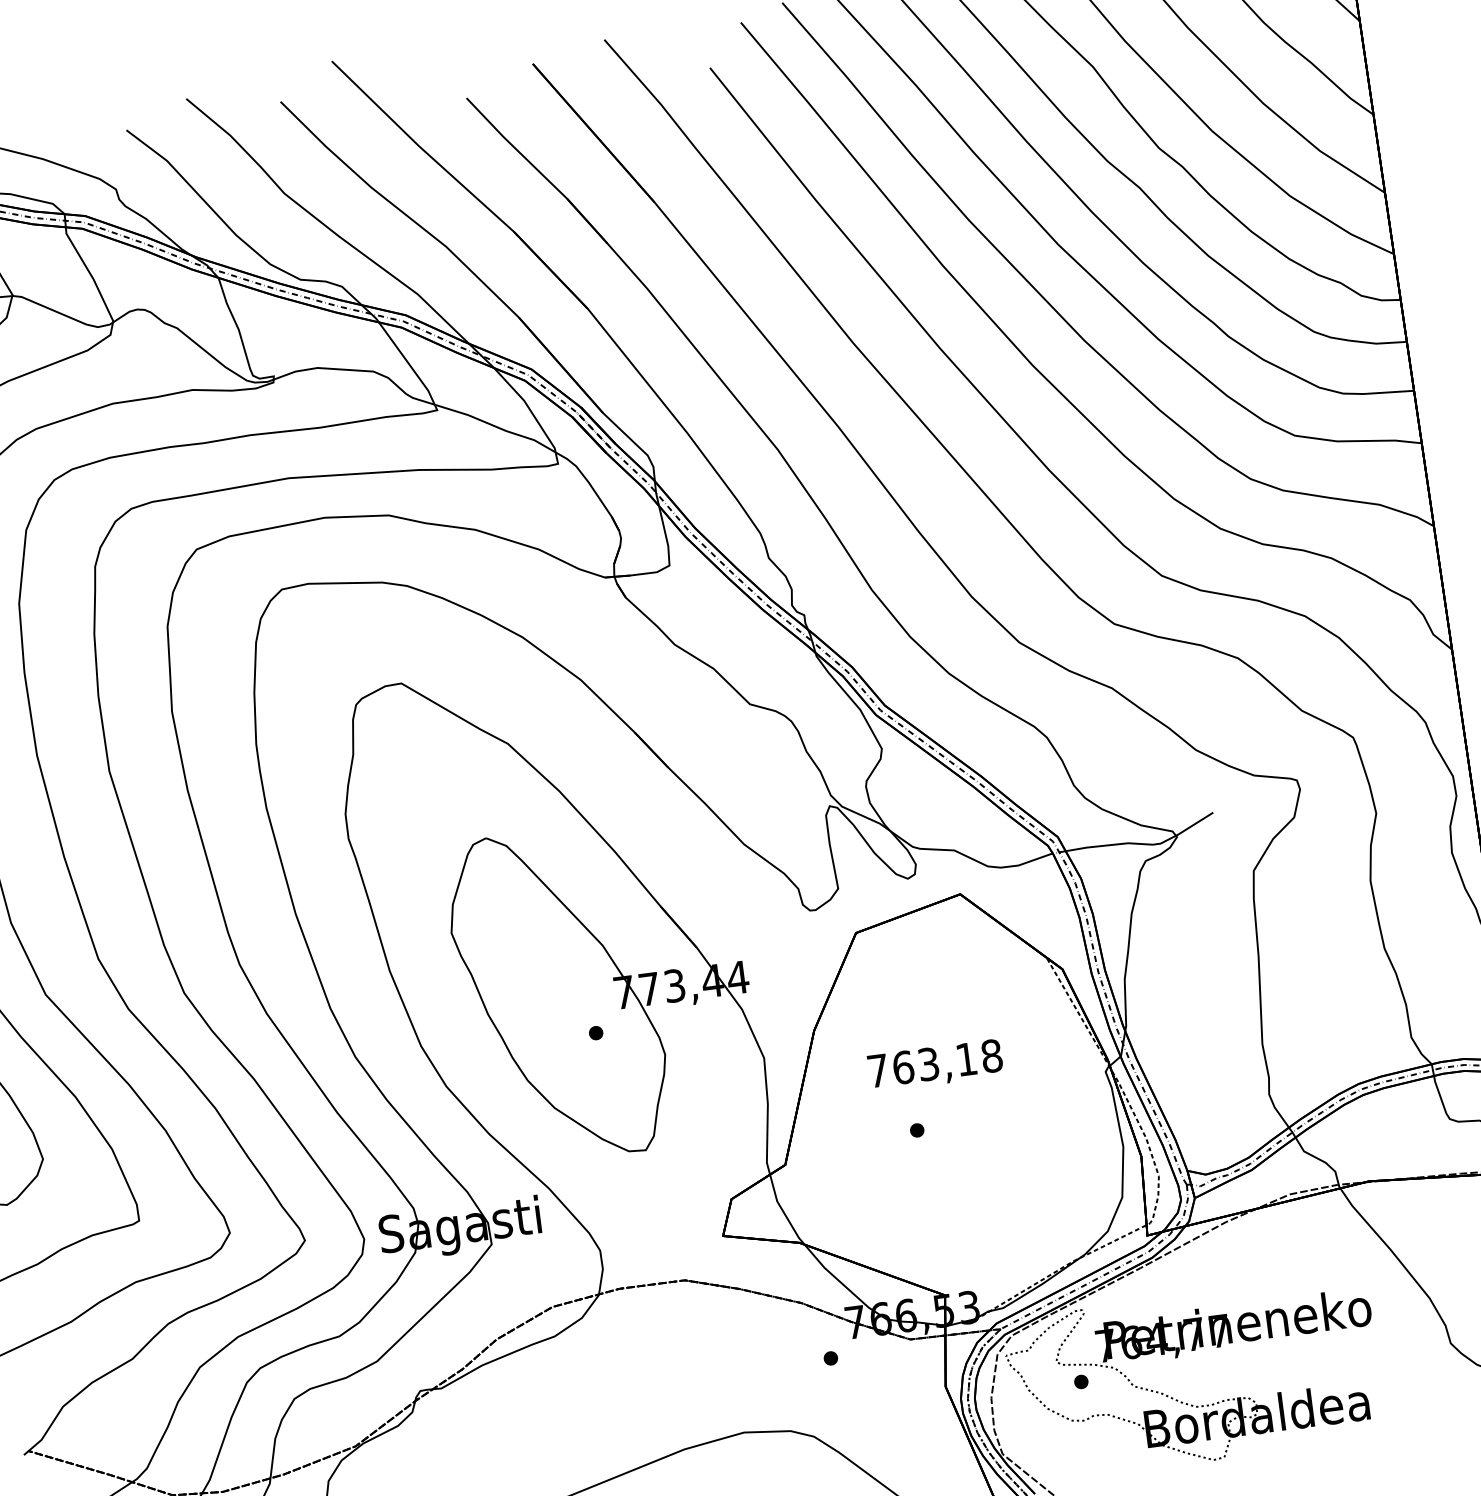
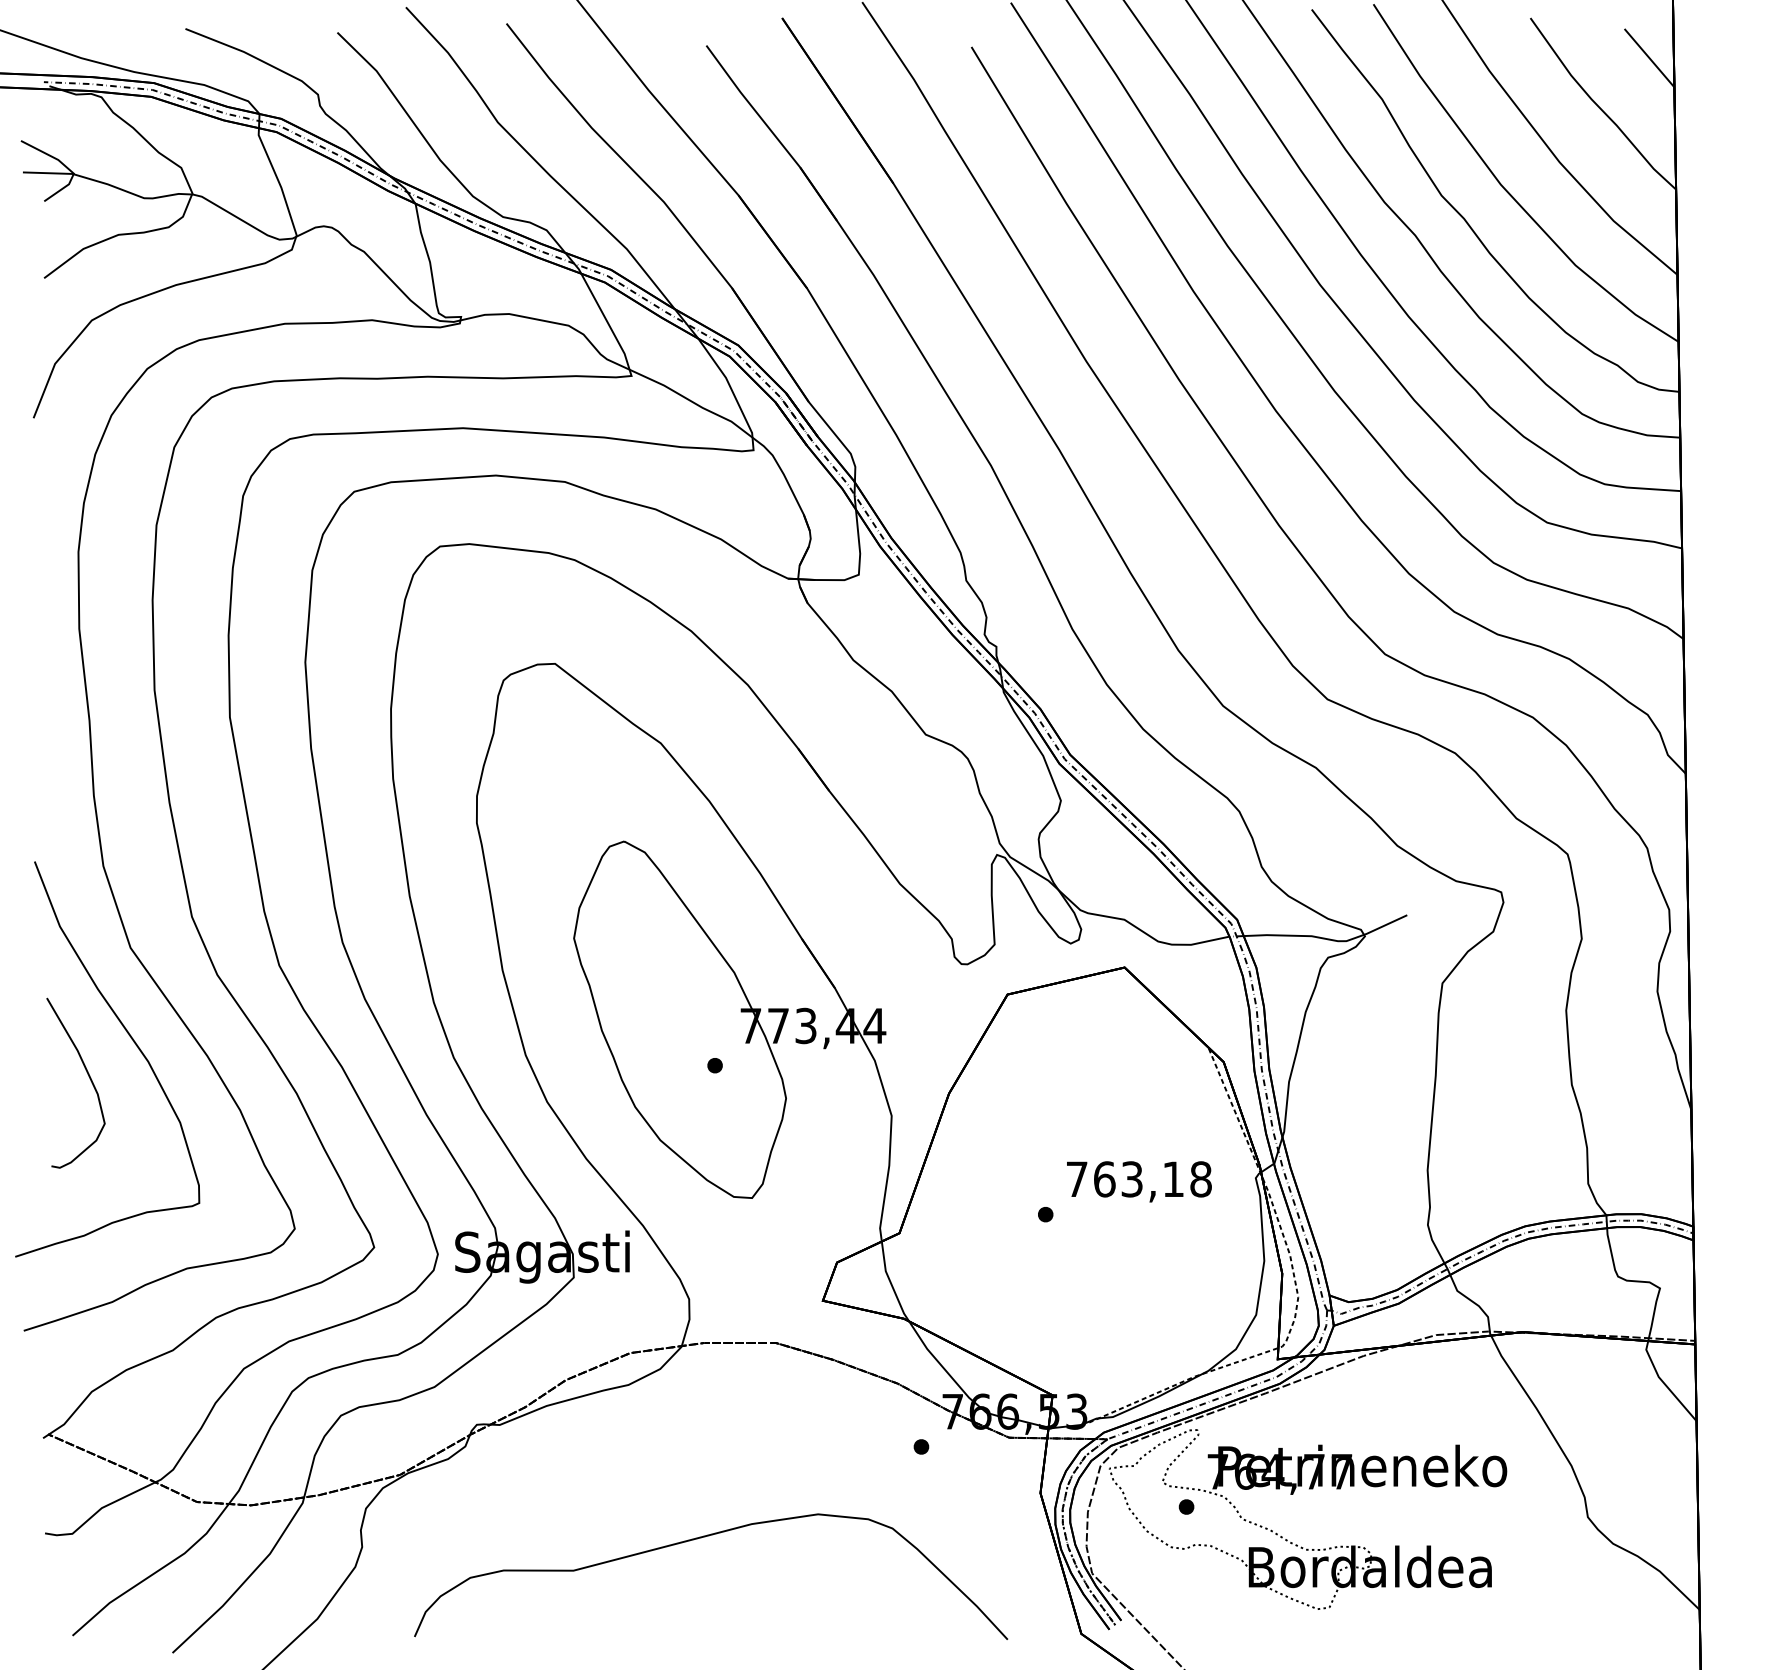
text: (935, 1065) -> (1139, 1181), moved

